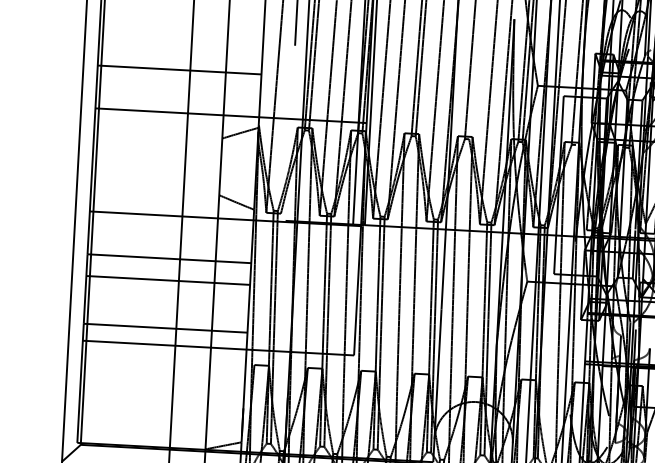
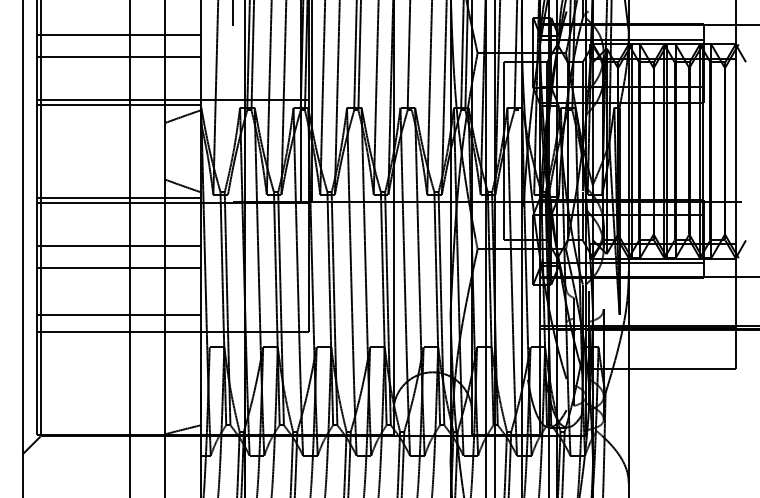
line: (181, 48) -> (119, 35), added
line: (177, 117) -> (119, 104), added
line: (172, 210) -> (119, 197), added

